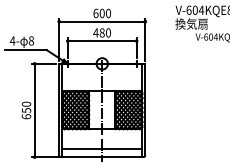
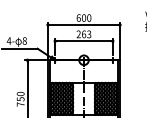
text: (101, 32) -> (83, 34), 480 -> 263
text: (26, 116) -> (20, 104), 650 -> 750

